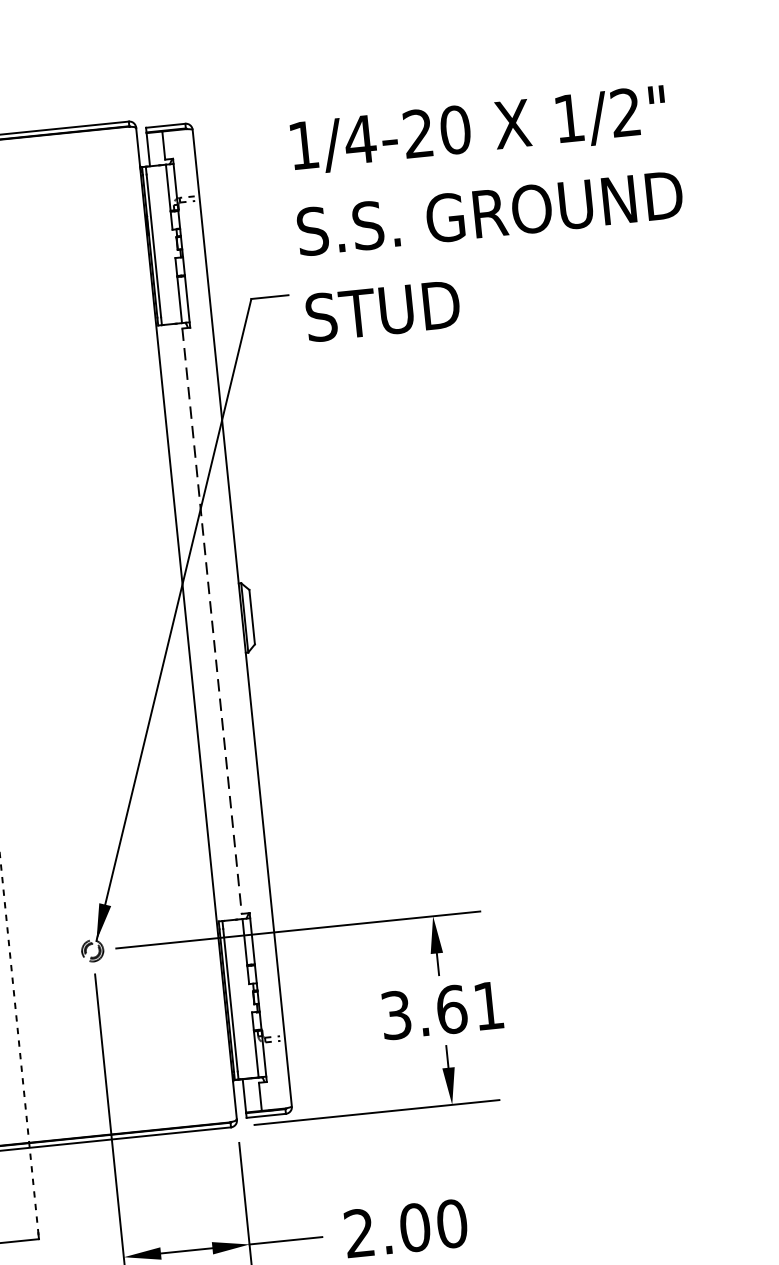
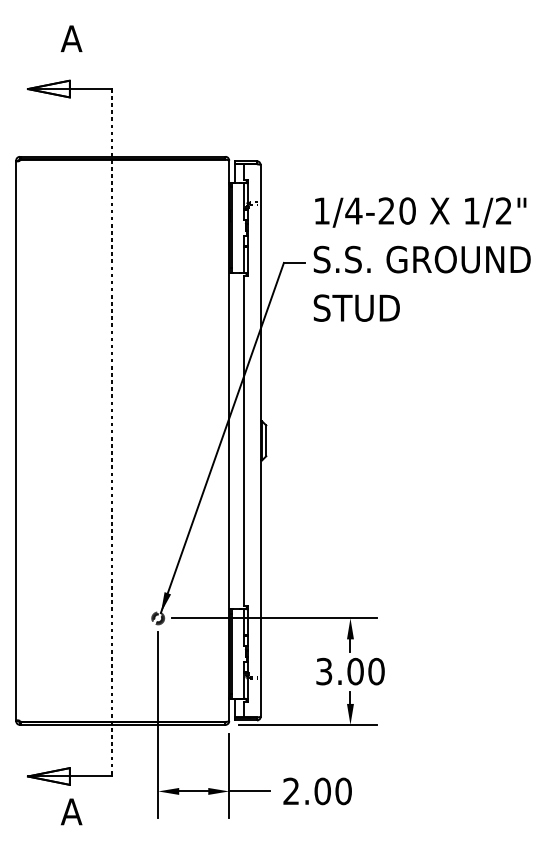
text: (488, 213) -> (421, 259), moved
line: (211, 622) -> (243, 441), dashed -> solid
text: (469, 1007) -> (365, 671), 3.61 -> 3.00

